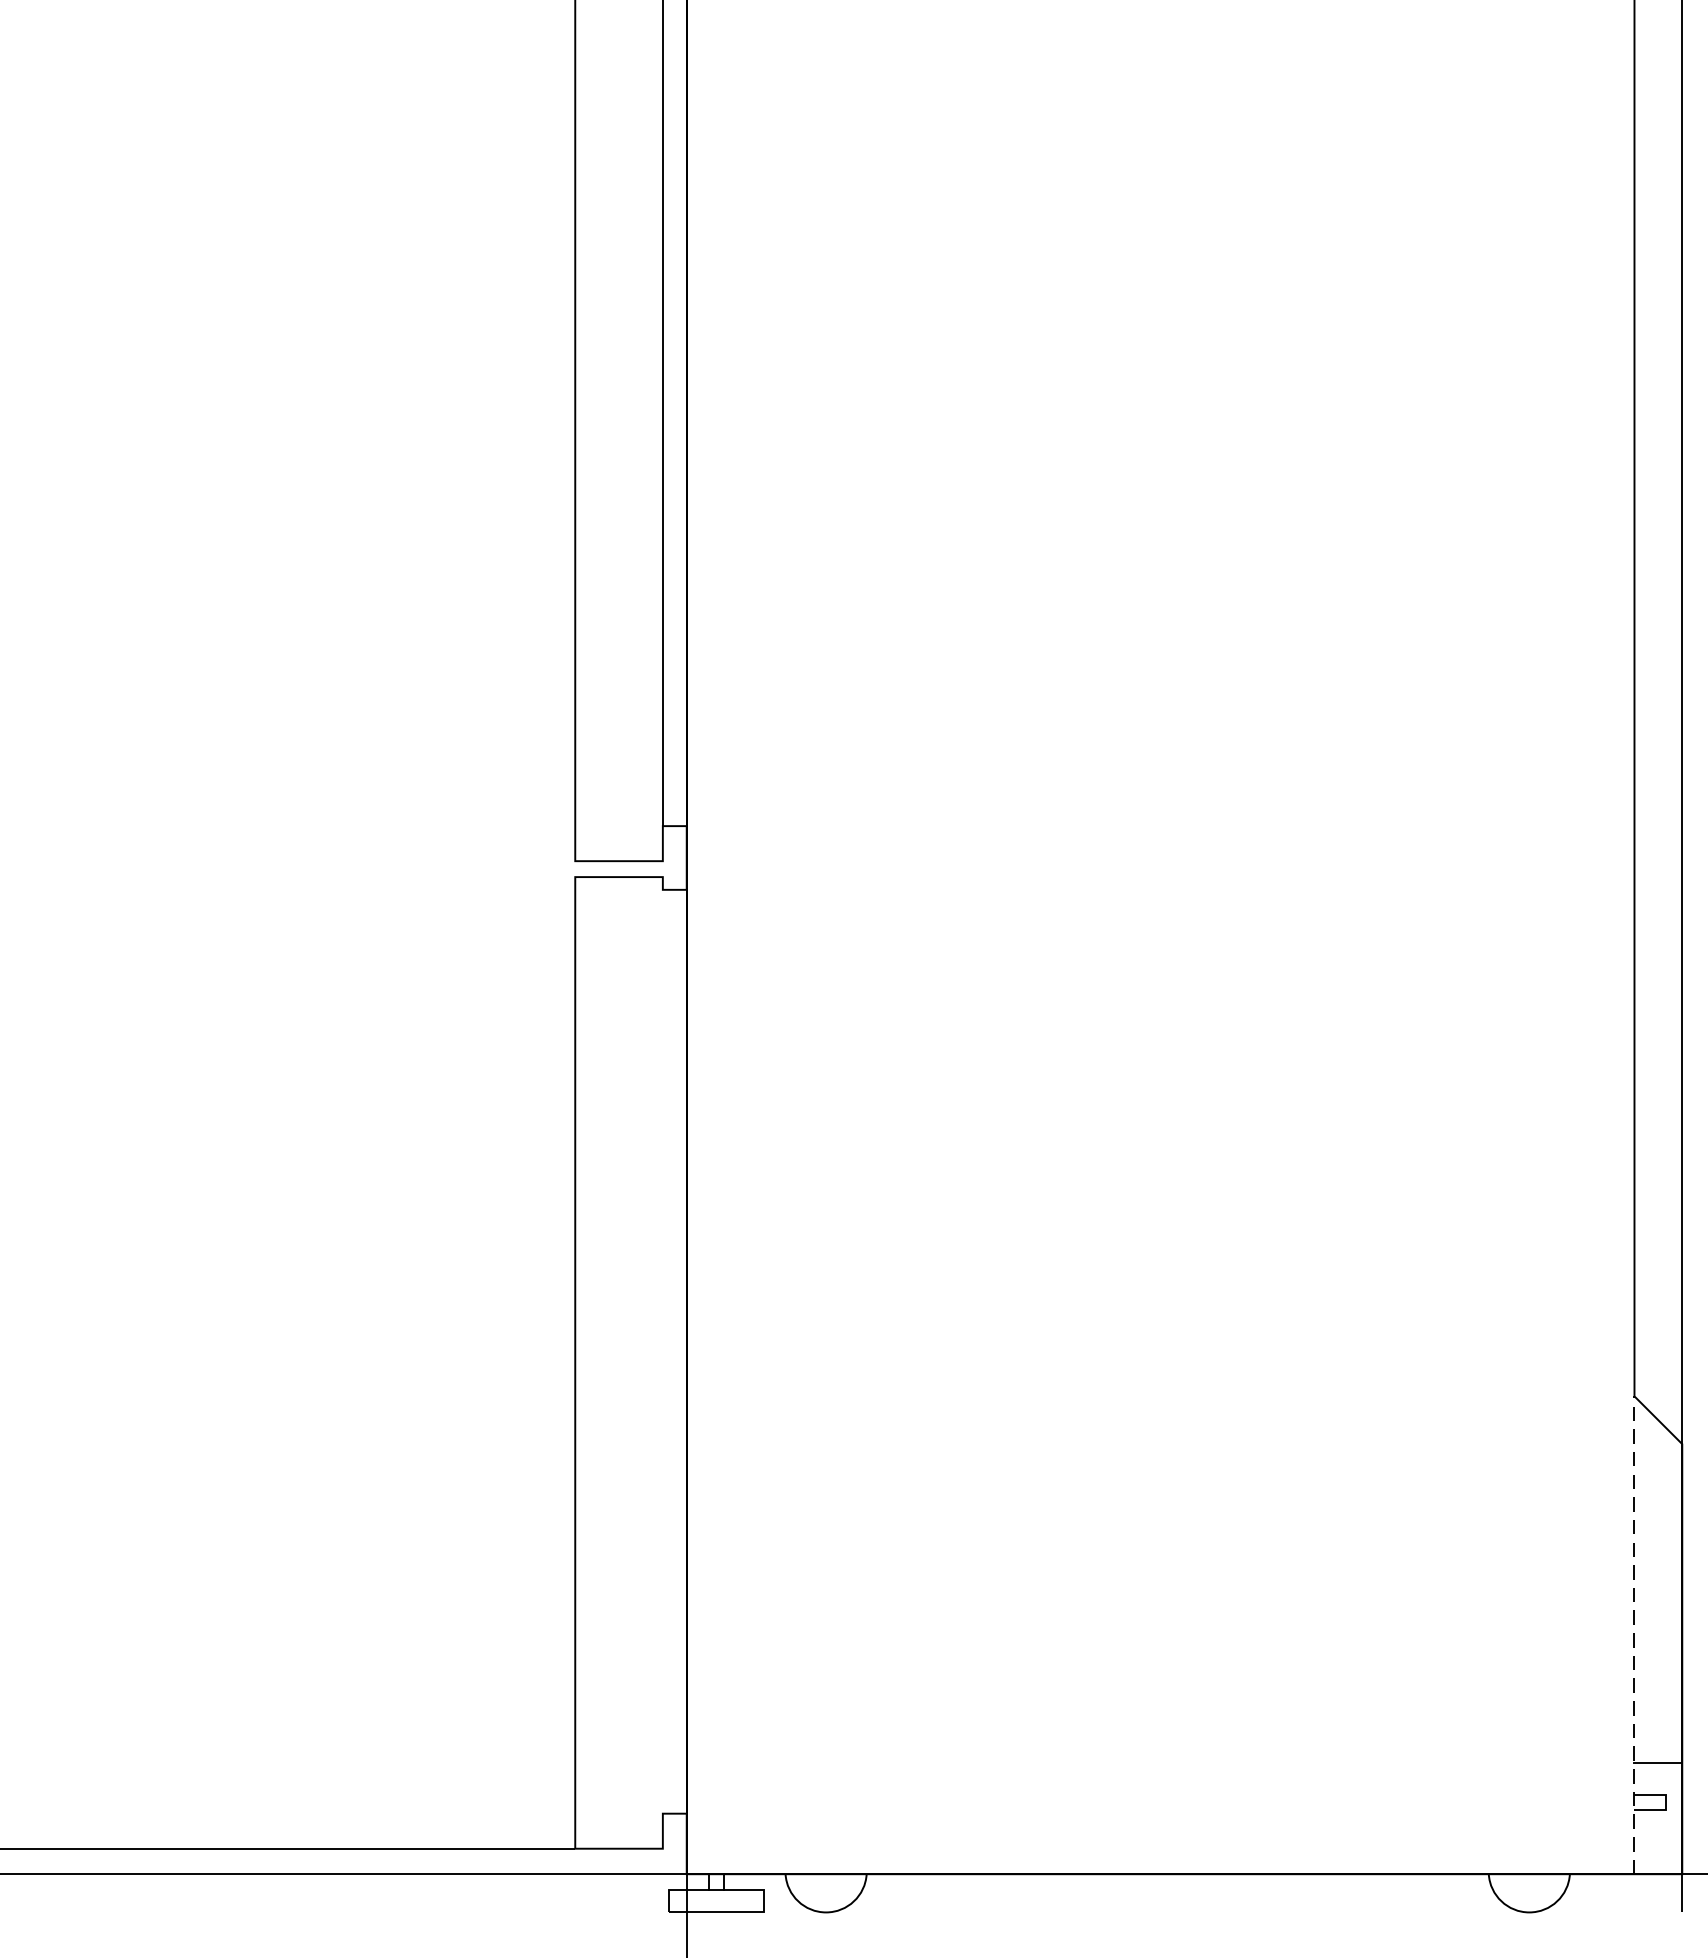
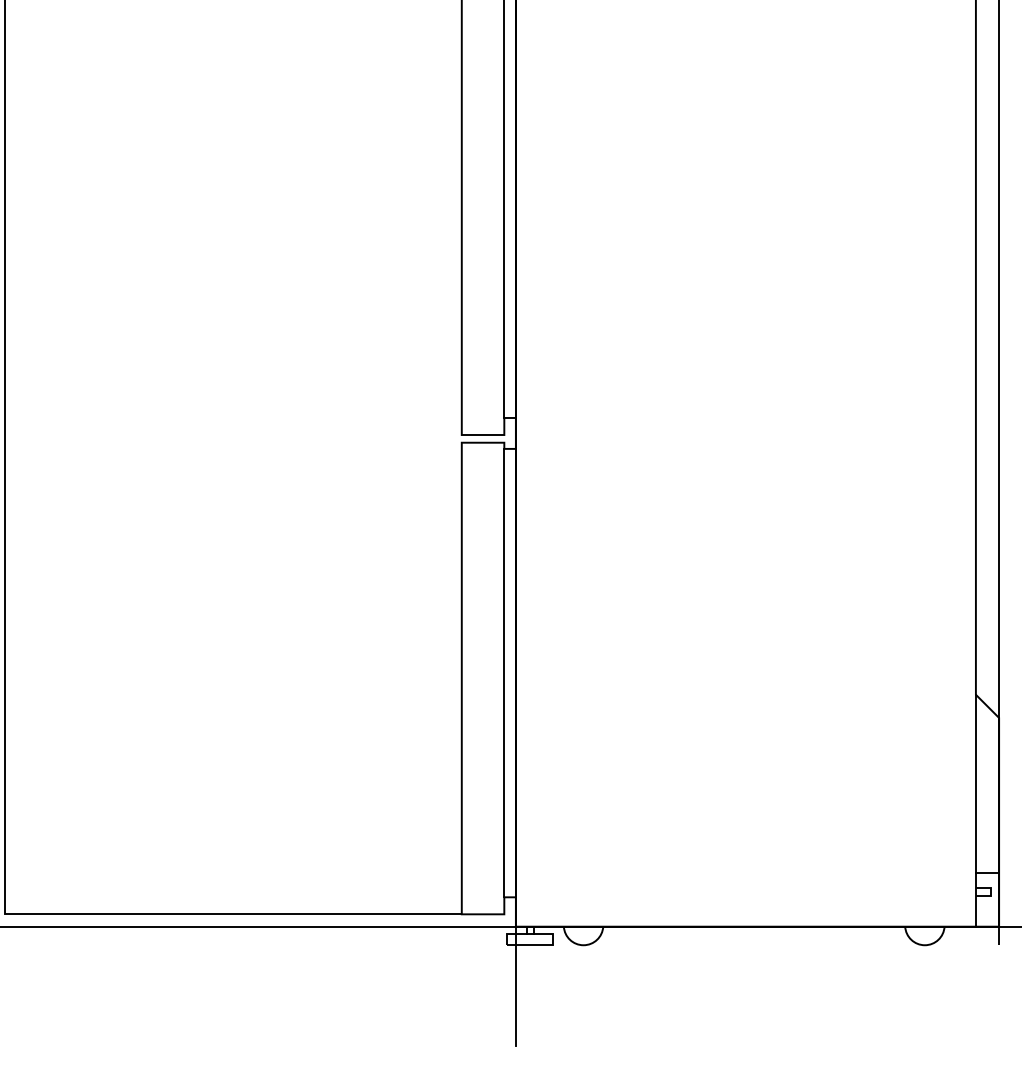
line: (663, 1350) -> (504, 672), added
line: (1633, 1634) -> (975, 810), dashed -> solid

